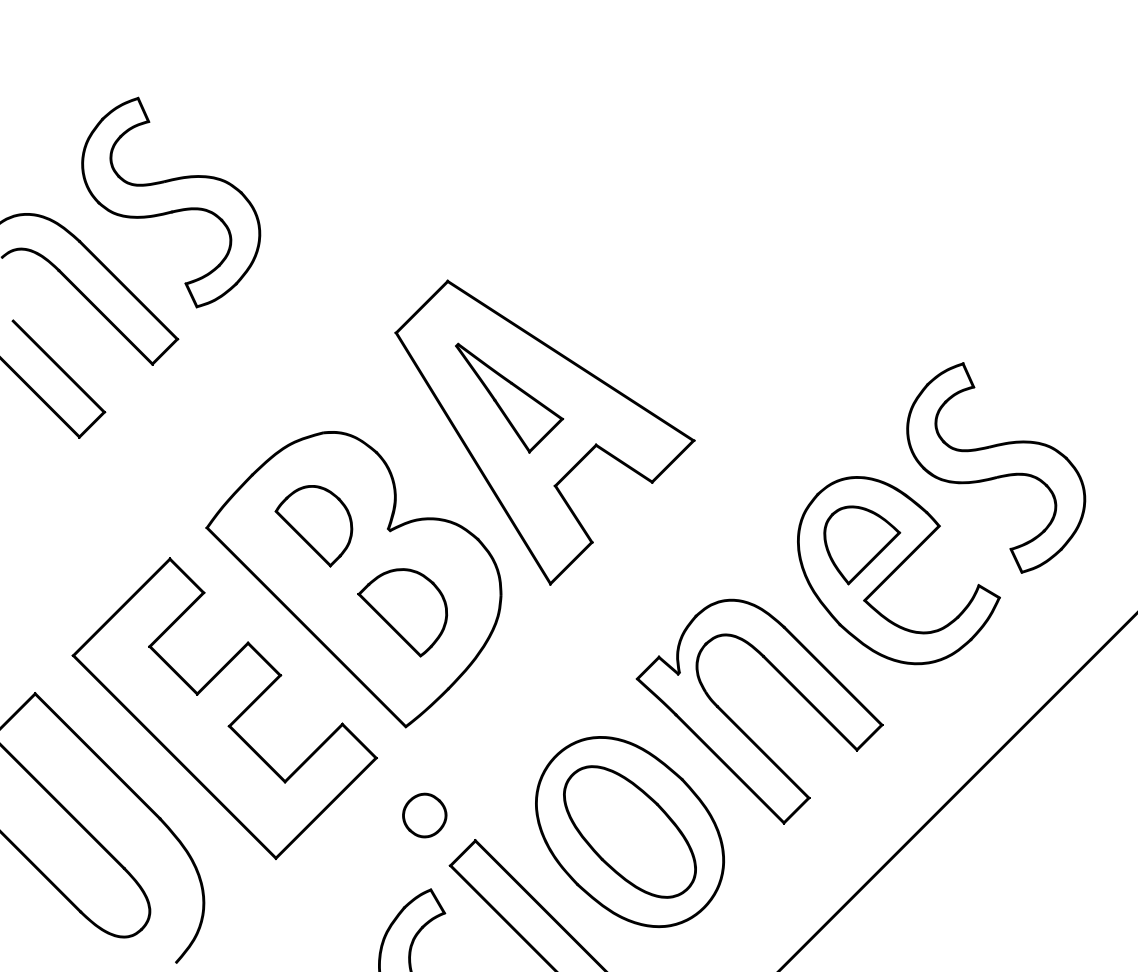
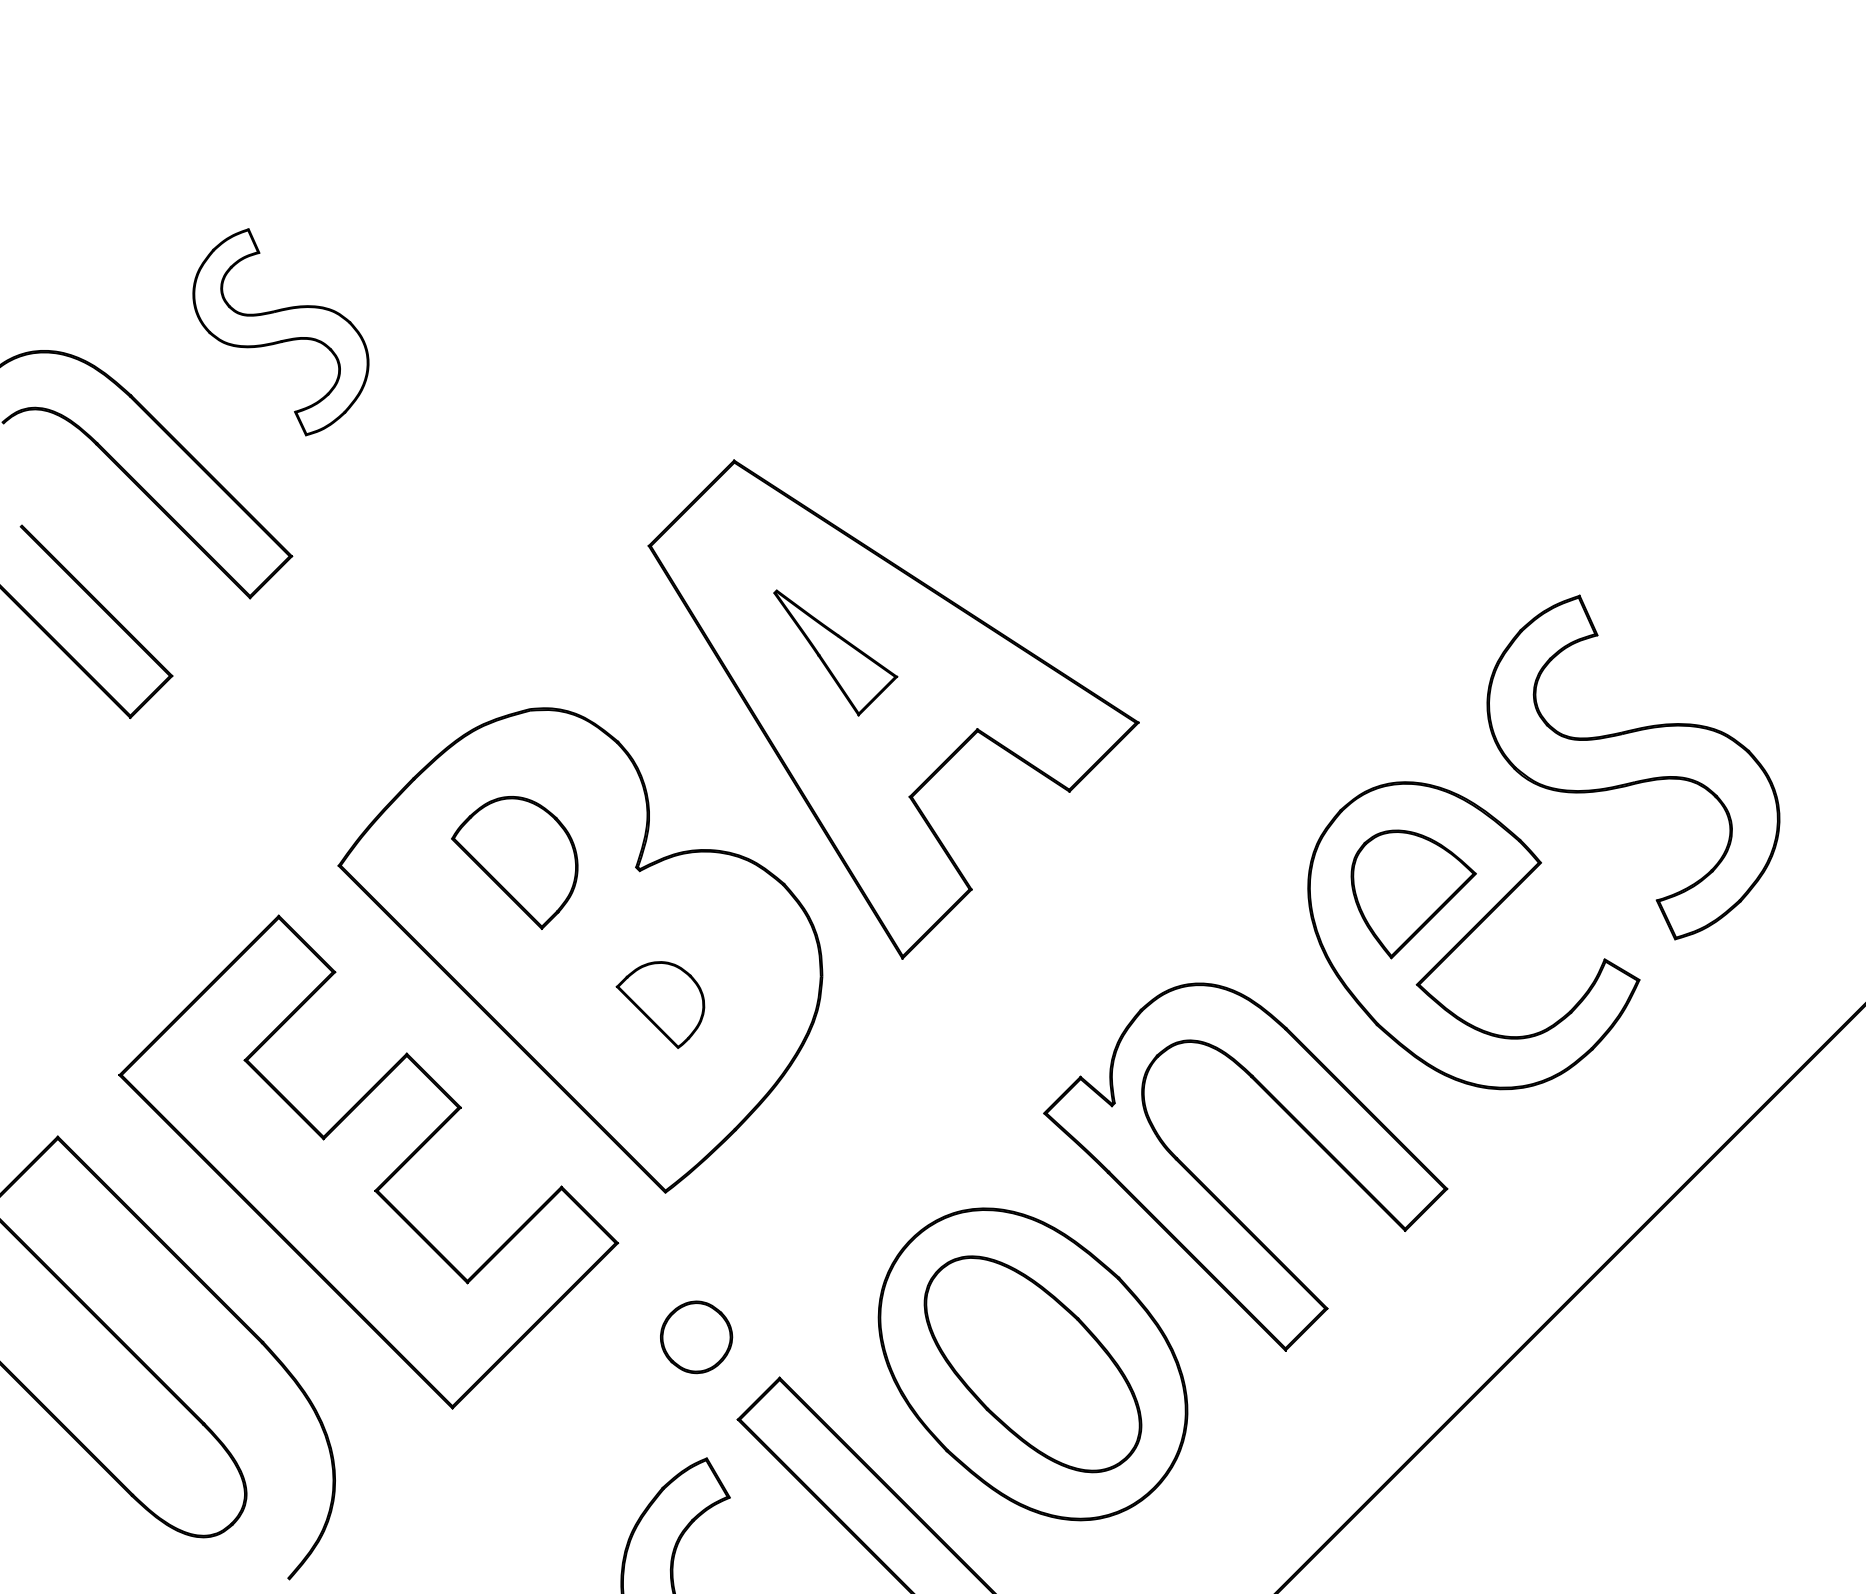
part: (171, 202) -> (281, 332), size x0.6
part: (509, 397) -> (835, 651), size x0.7
part: (402, 612) -> (660, 1004), size x0.6

